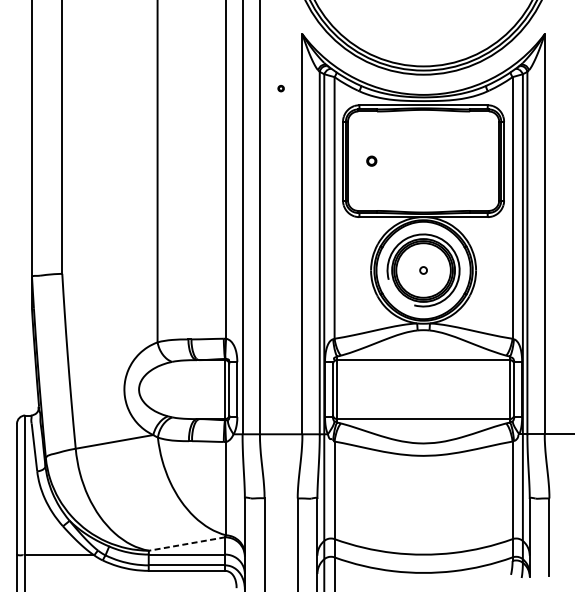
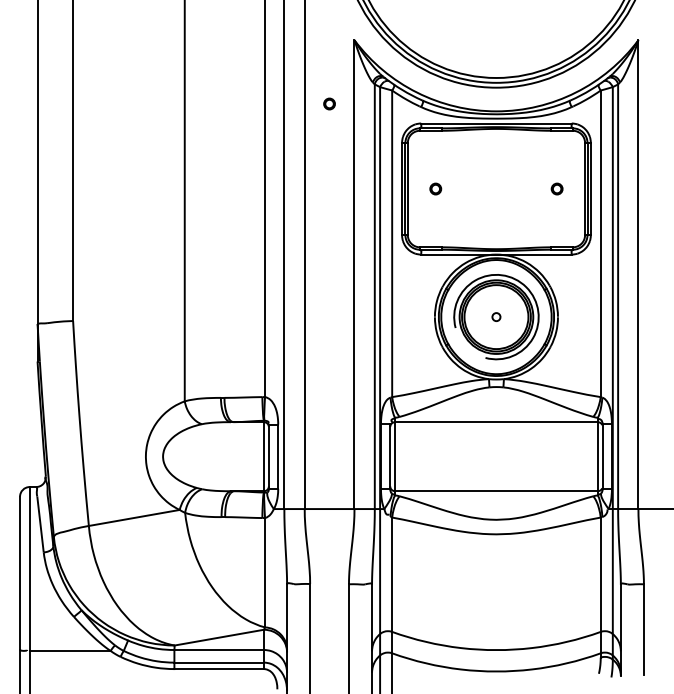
part: (281, 88) -> (329, 103), size x1.67
part: (474, 160) -> (556, 188), added
line: (186, 543) -> (218, 637), dashed -> solid

